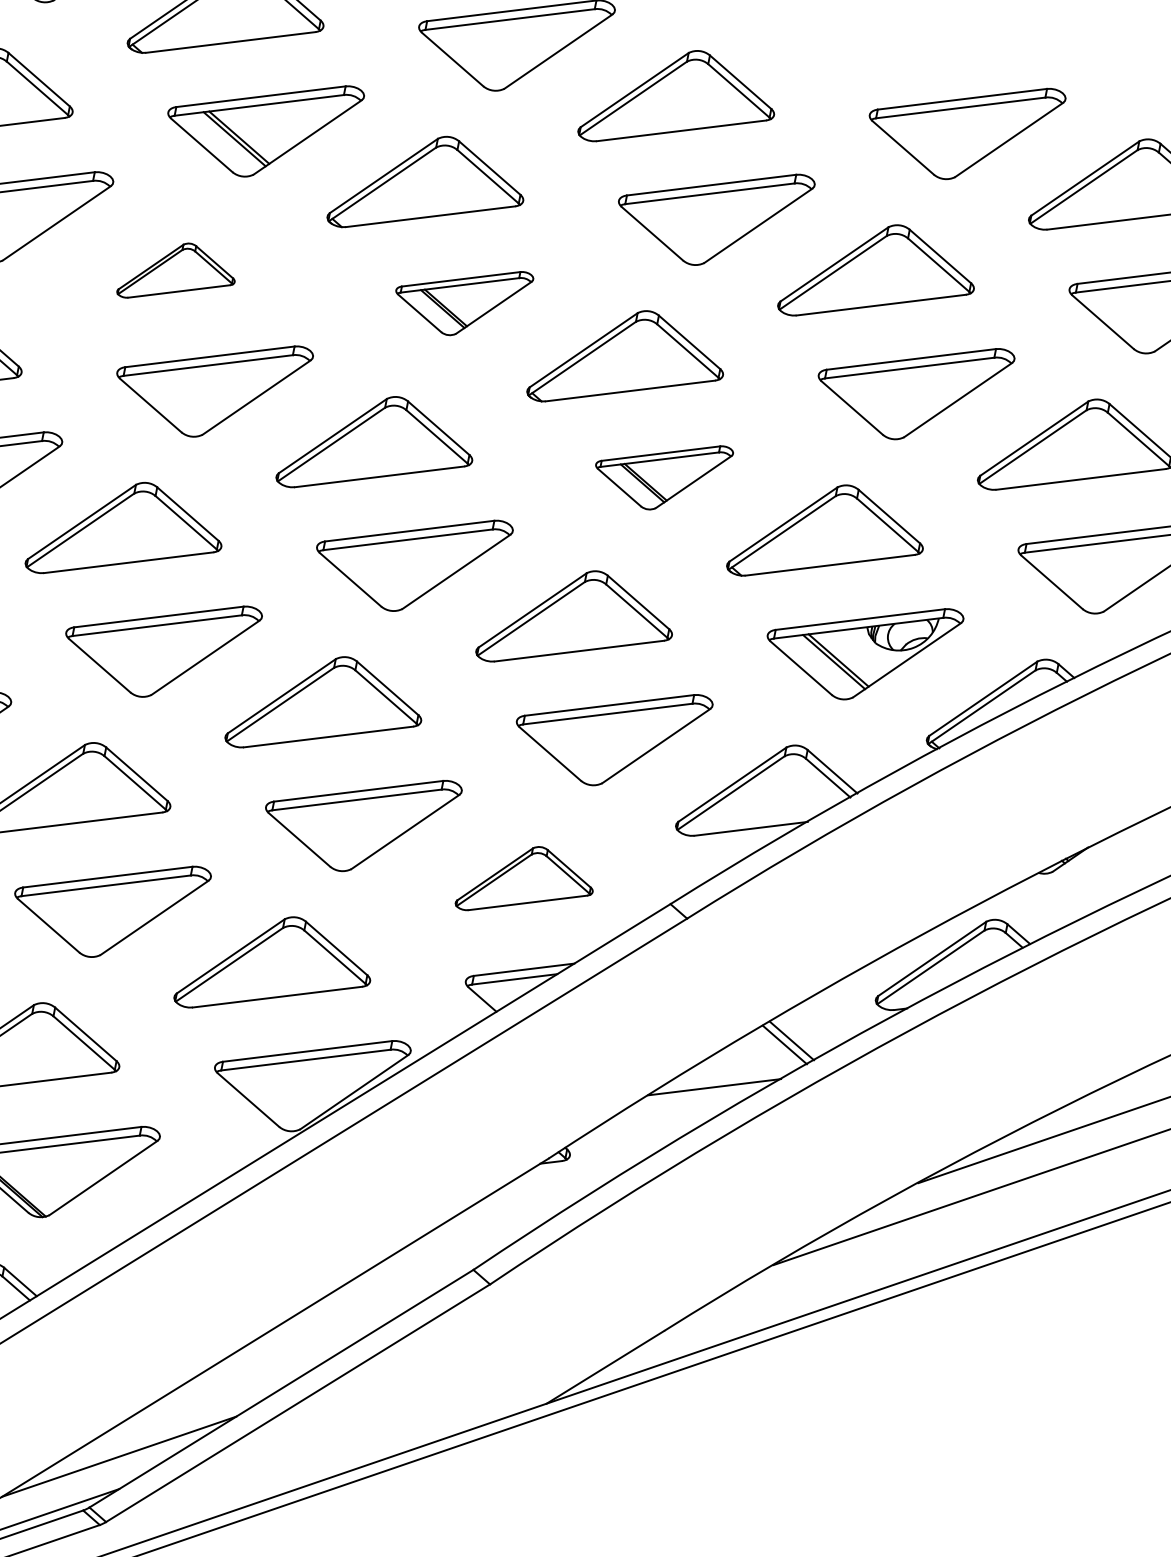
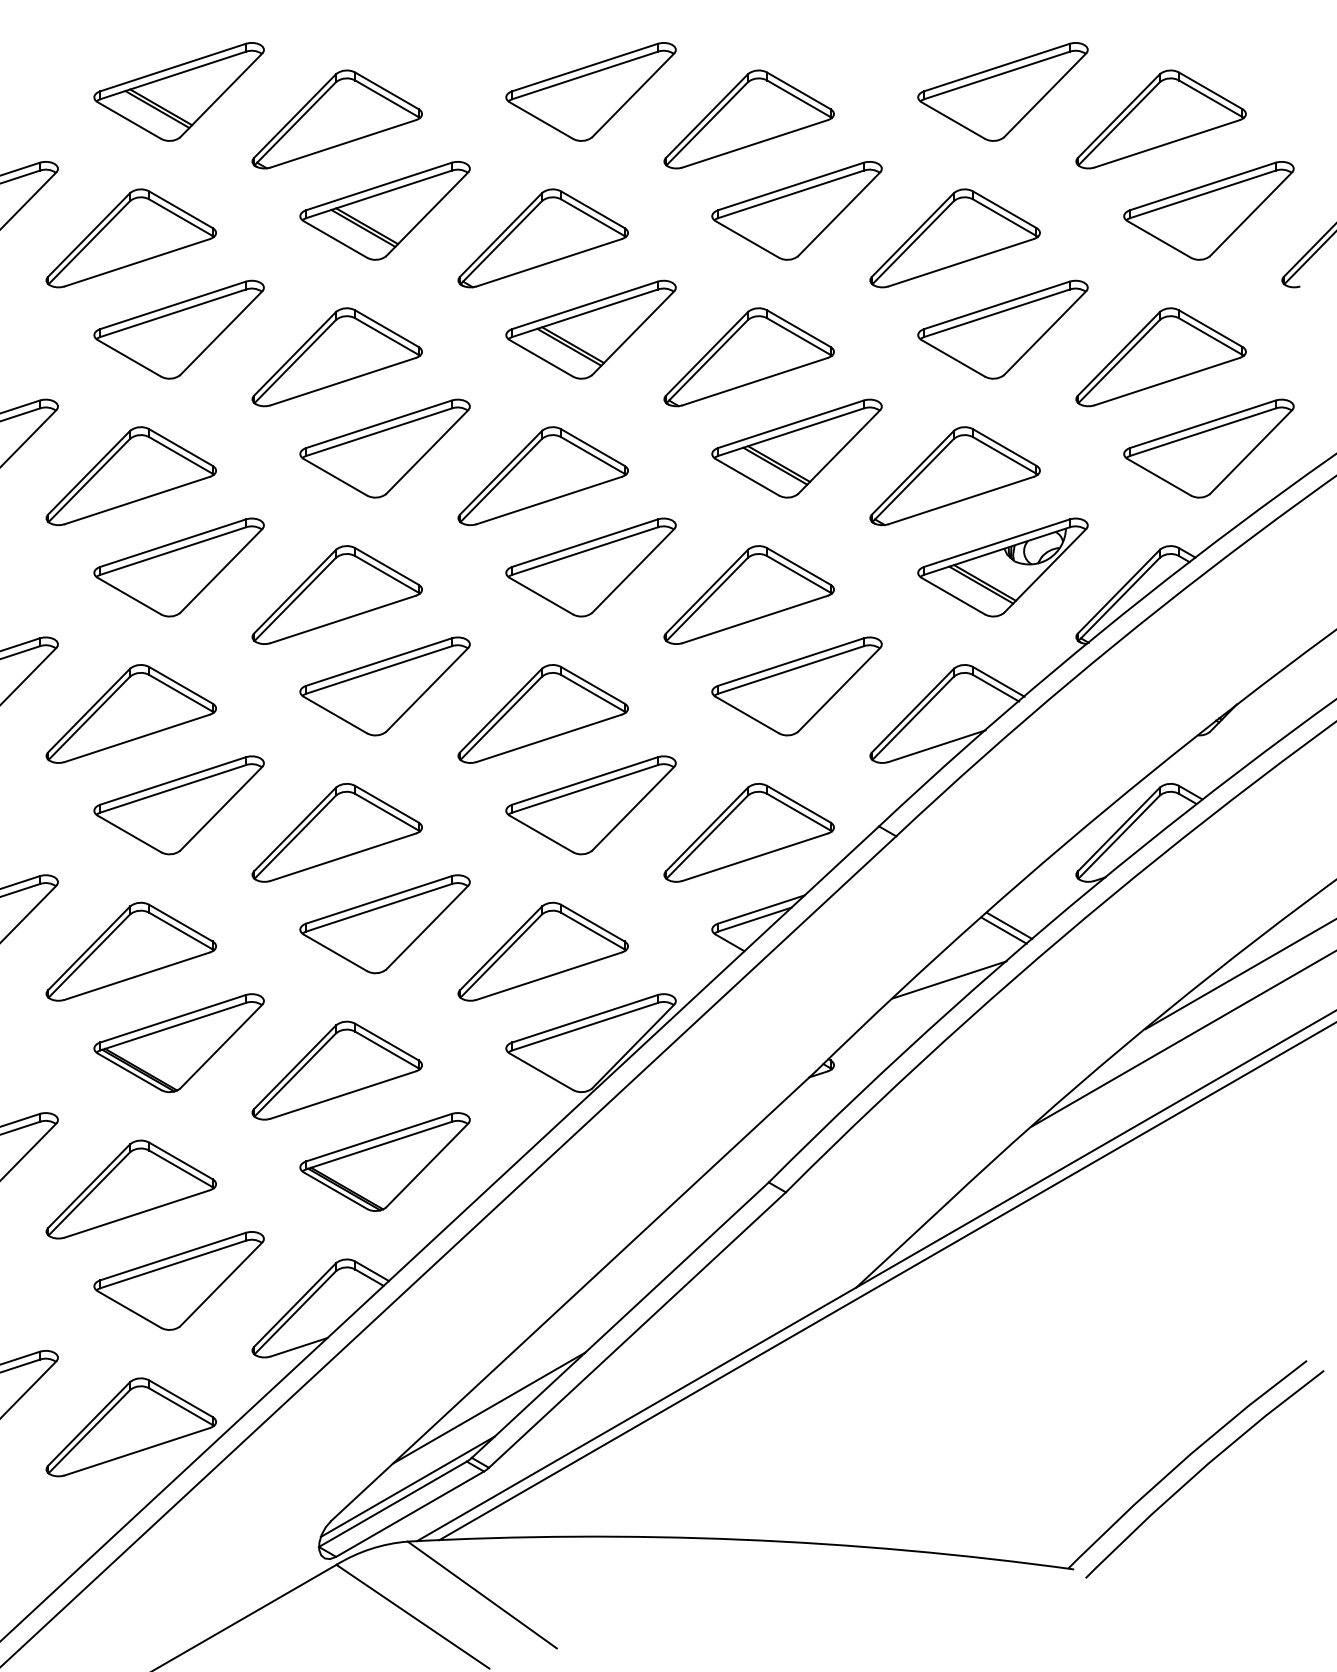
part: (177, 274) -> (336, 357), size x1.67
part: (461, 298) -> (590, 329), size x1.43
part: (661, 472) -> (796, 448), size x1.43
part: (526, 882) -> (748, 832), size x1.43

